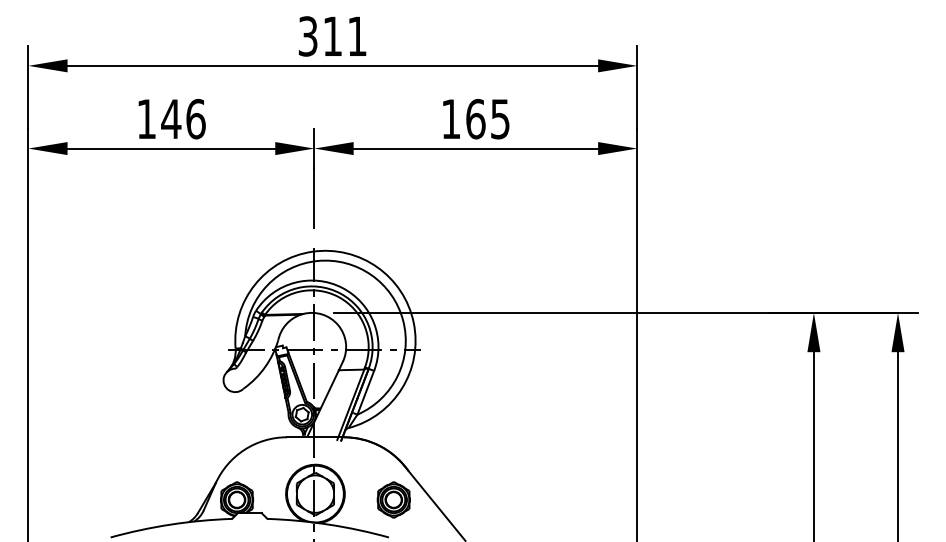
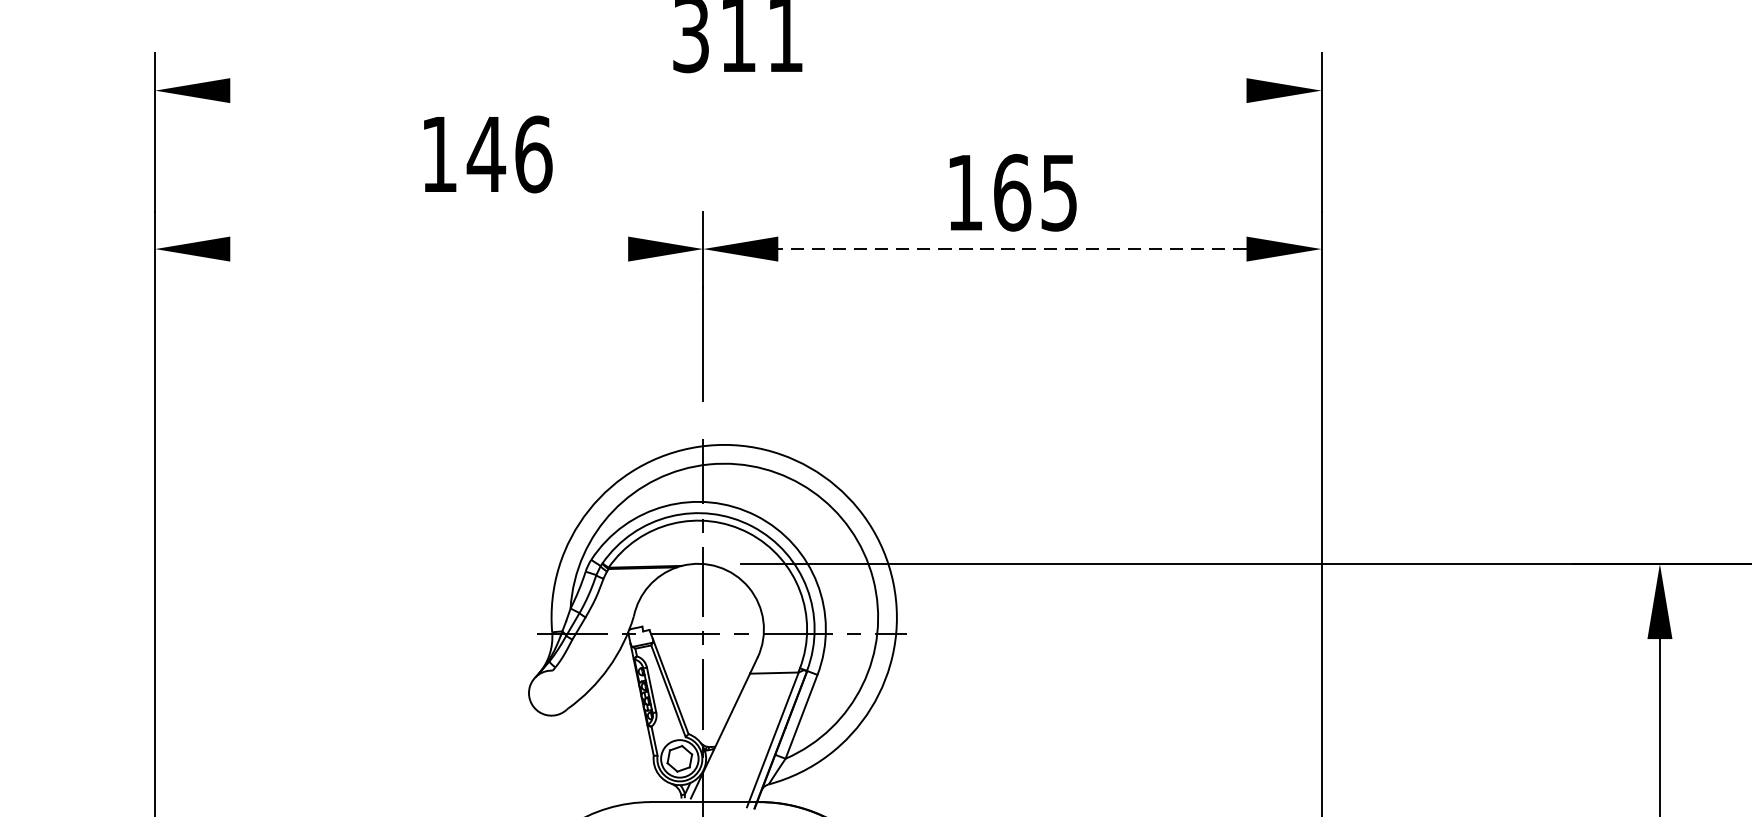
line: (332, 65) -> (737, 89), removed
text: (171, 119) -> (486, 155), moved
line: (171, 148) -> (429, 248), removed
line: (475, 148) -> (1011, 248), solid -> dashed

